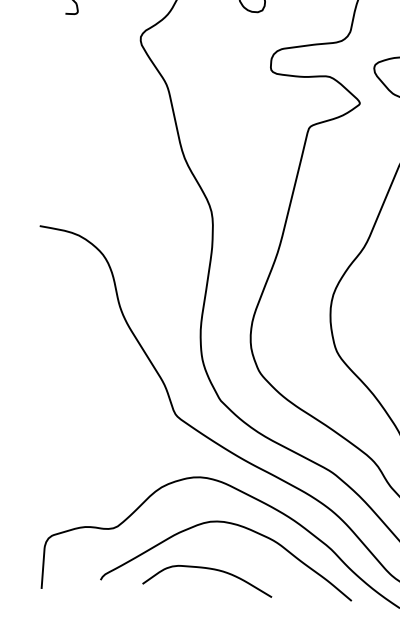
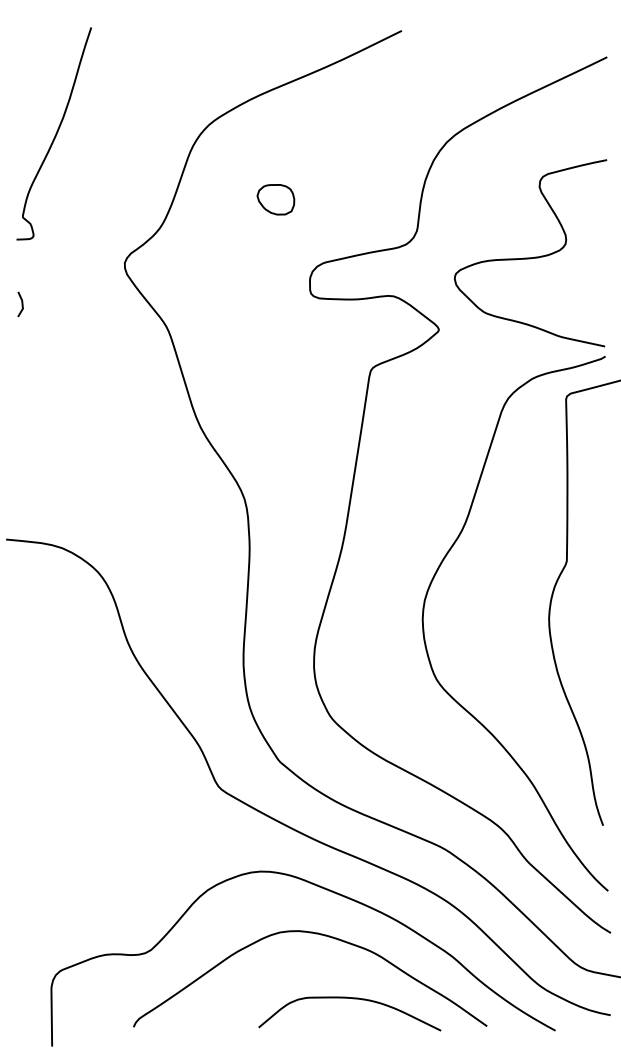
line: (65, 60) -> (21, 304), added
curve: (210, 569) -> (352, 999), moved

